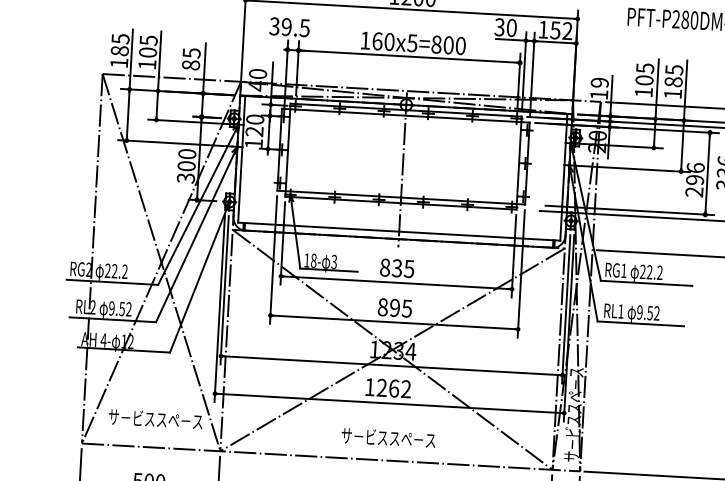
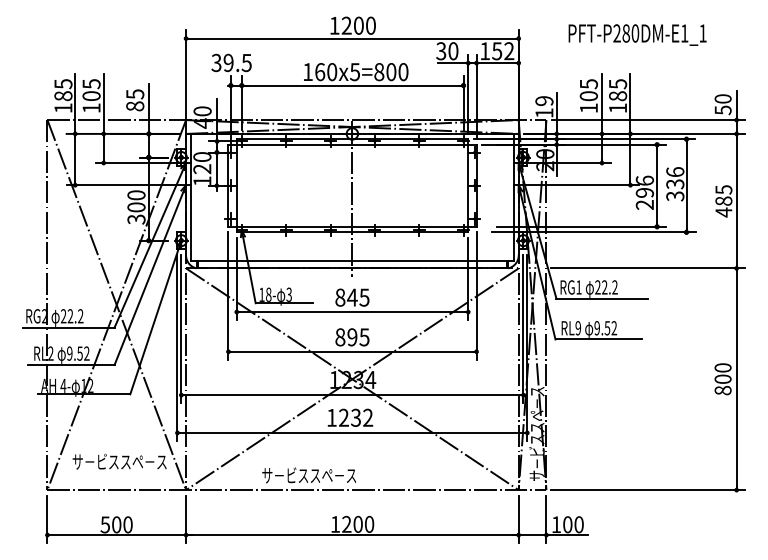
text: (397, 268) -> (352, 297), 835 -> 845
text: (620, 311) -> (577, 328), RL1 -> RL9
text: (394, 388) -> (356, 417), 1262 -> 1232
text: (387, 437) -> (308, 475), moved

